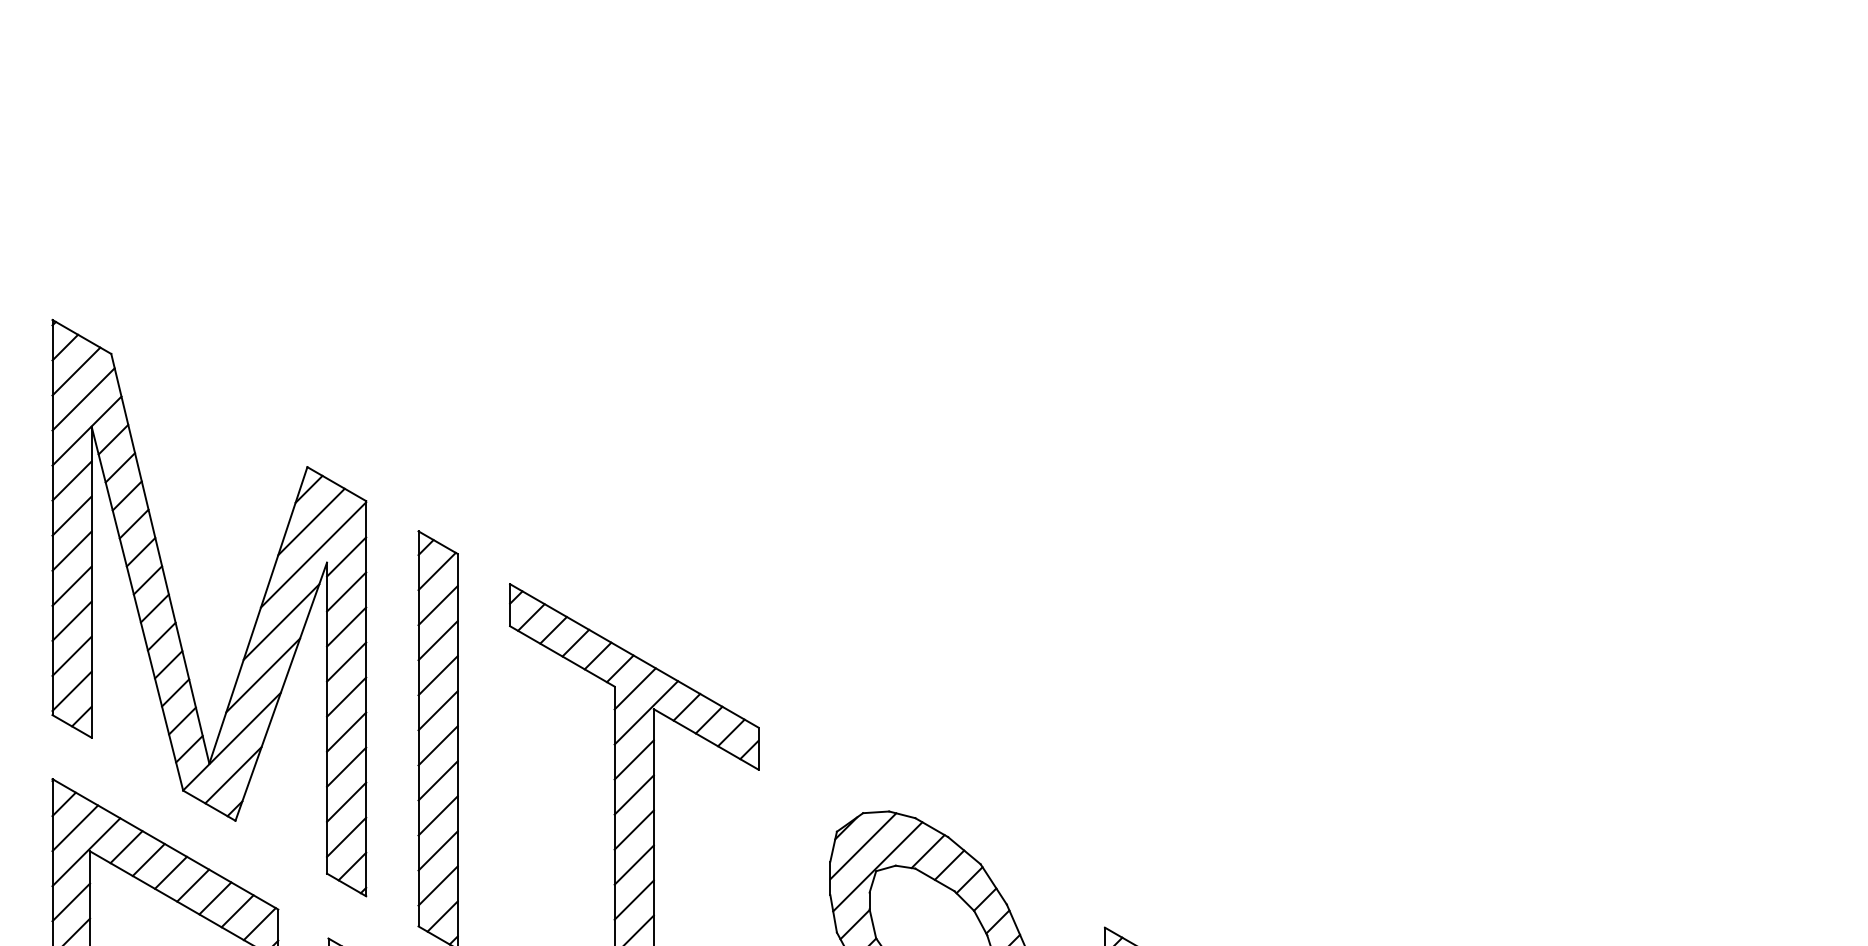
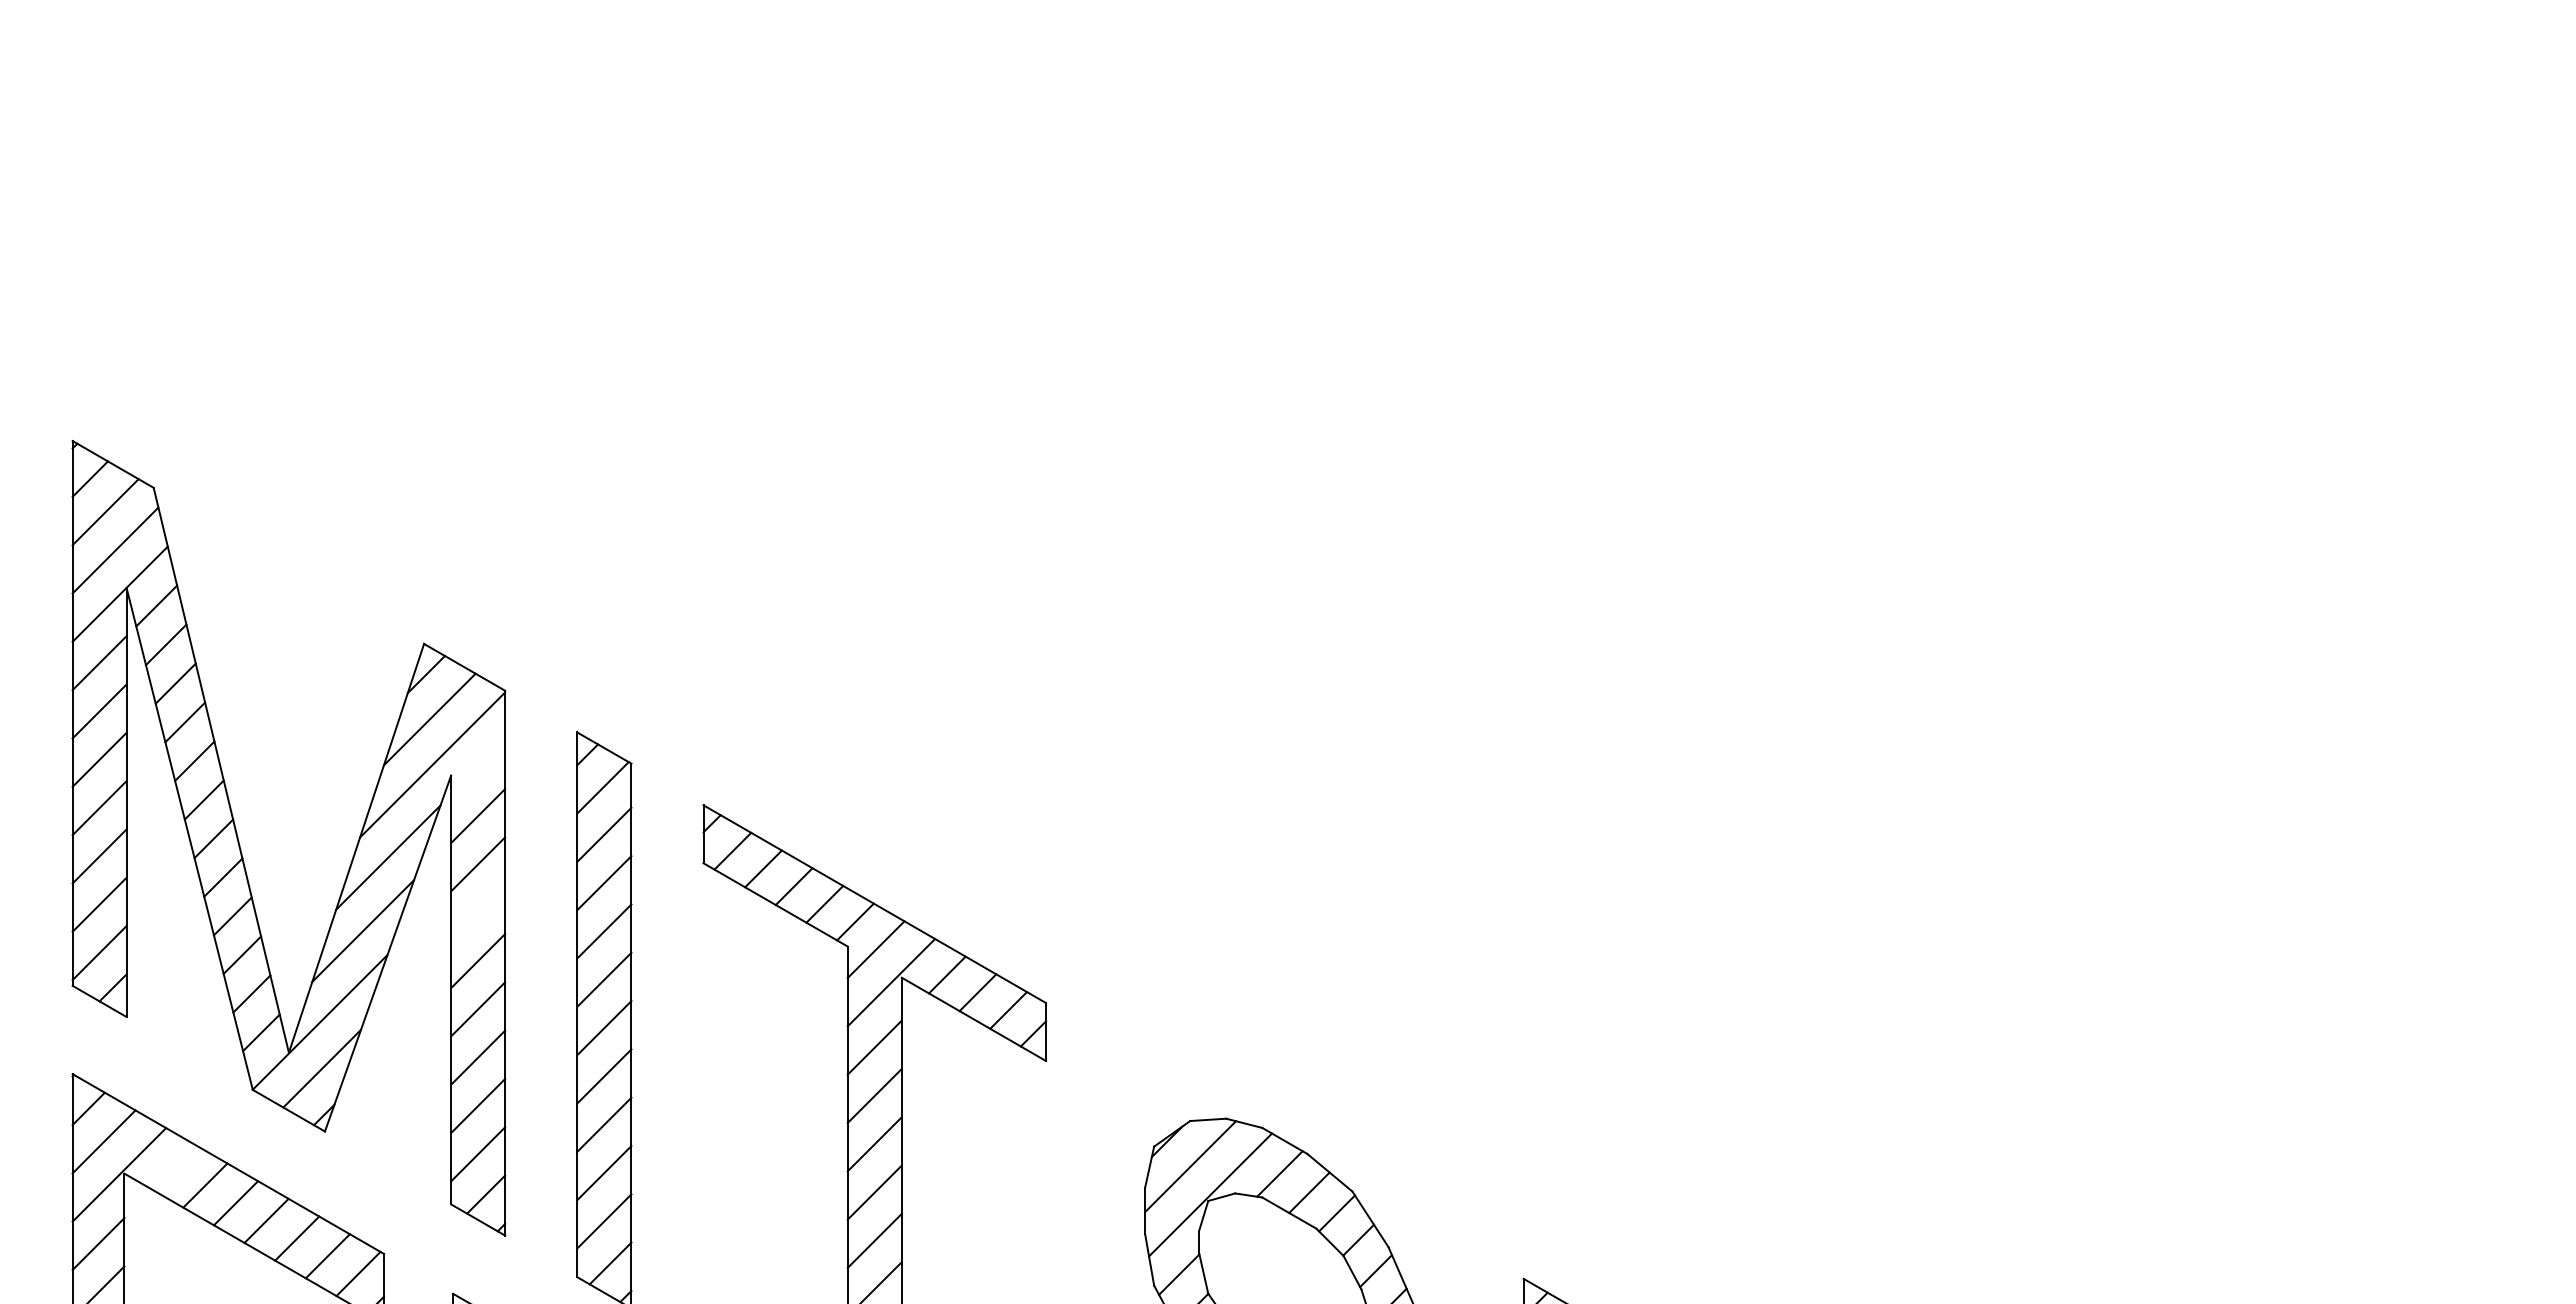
line: (346, 556) -> (478, 767), removed
line: (346, 661) -> (478, 912), removed
line: (126, 846) -> (174, 1167), removed

